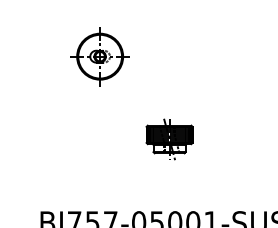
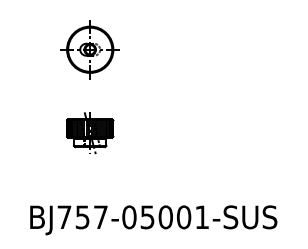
part: (169, 139) -> (90, 133), moved

